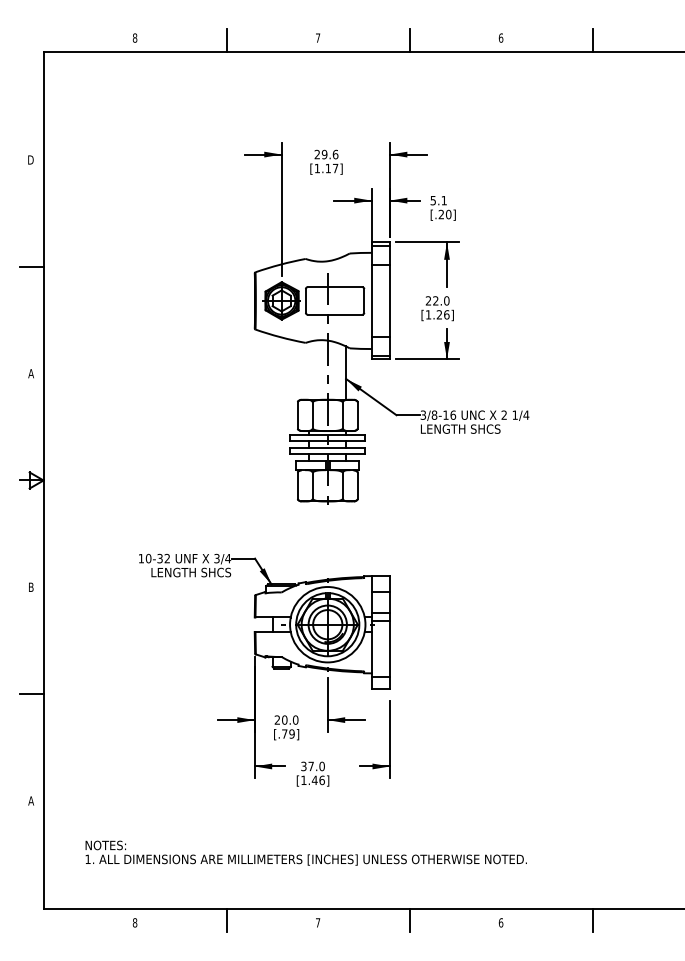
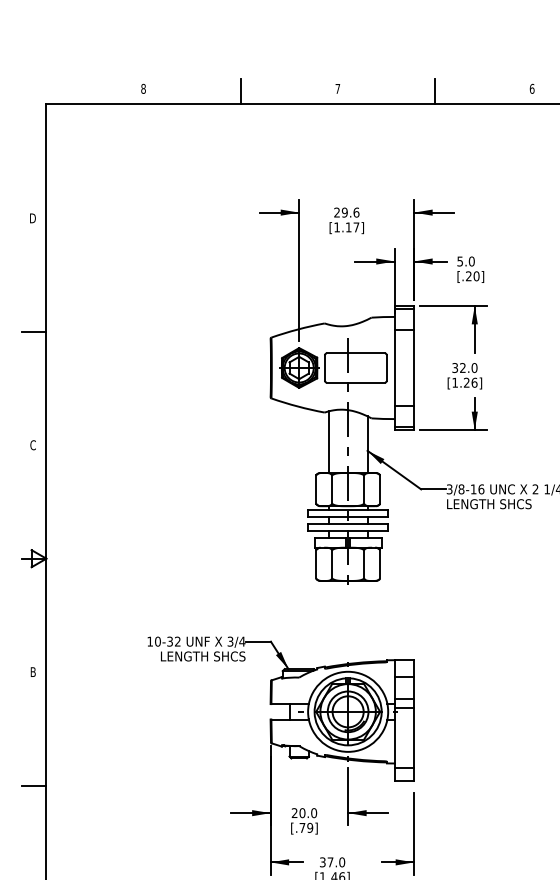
text: (444, 200) -> (472, 261), 5.1 -> 5.0
text: (428, 301) -> (455, 368), 22.0 -> 32.0
line: (309, 370) -> (328, 441), added
text: (30, 373) -> (32, 445), A -> C

